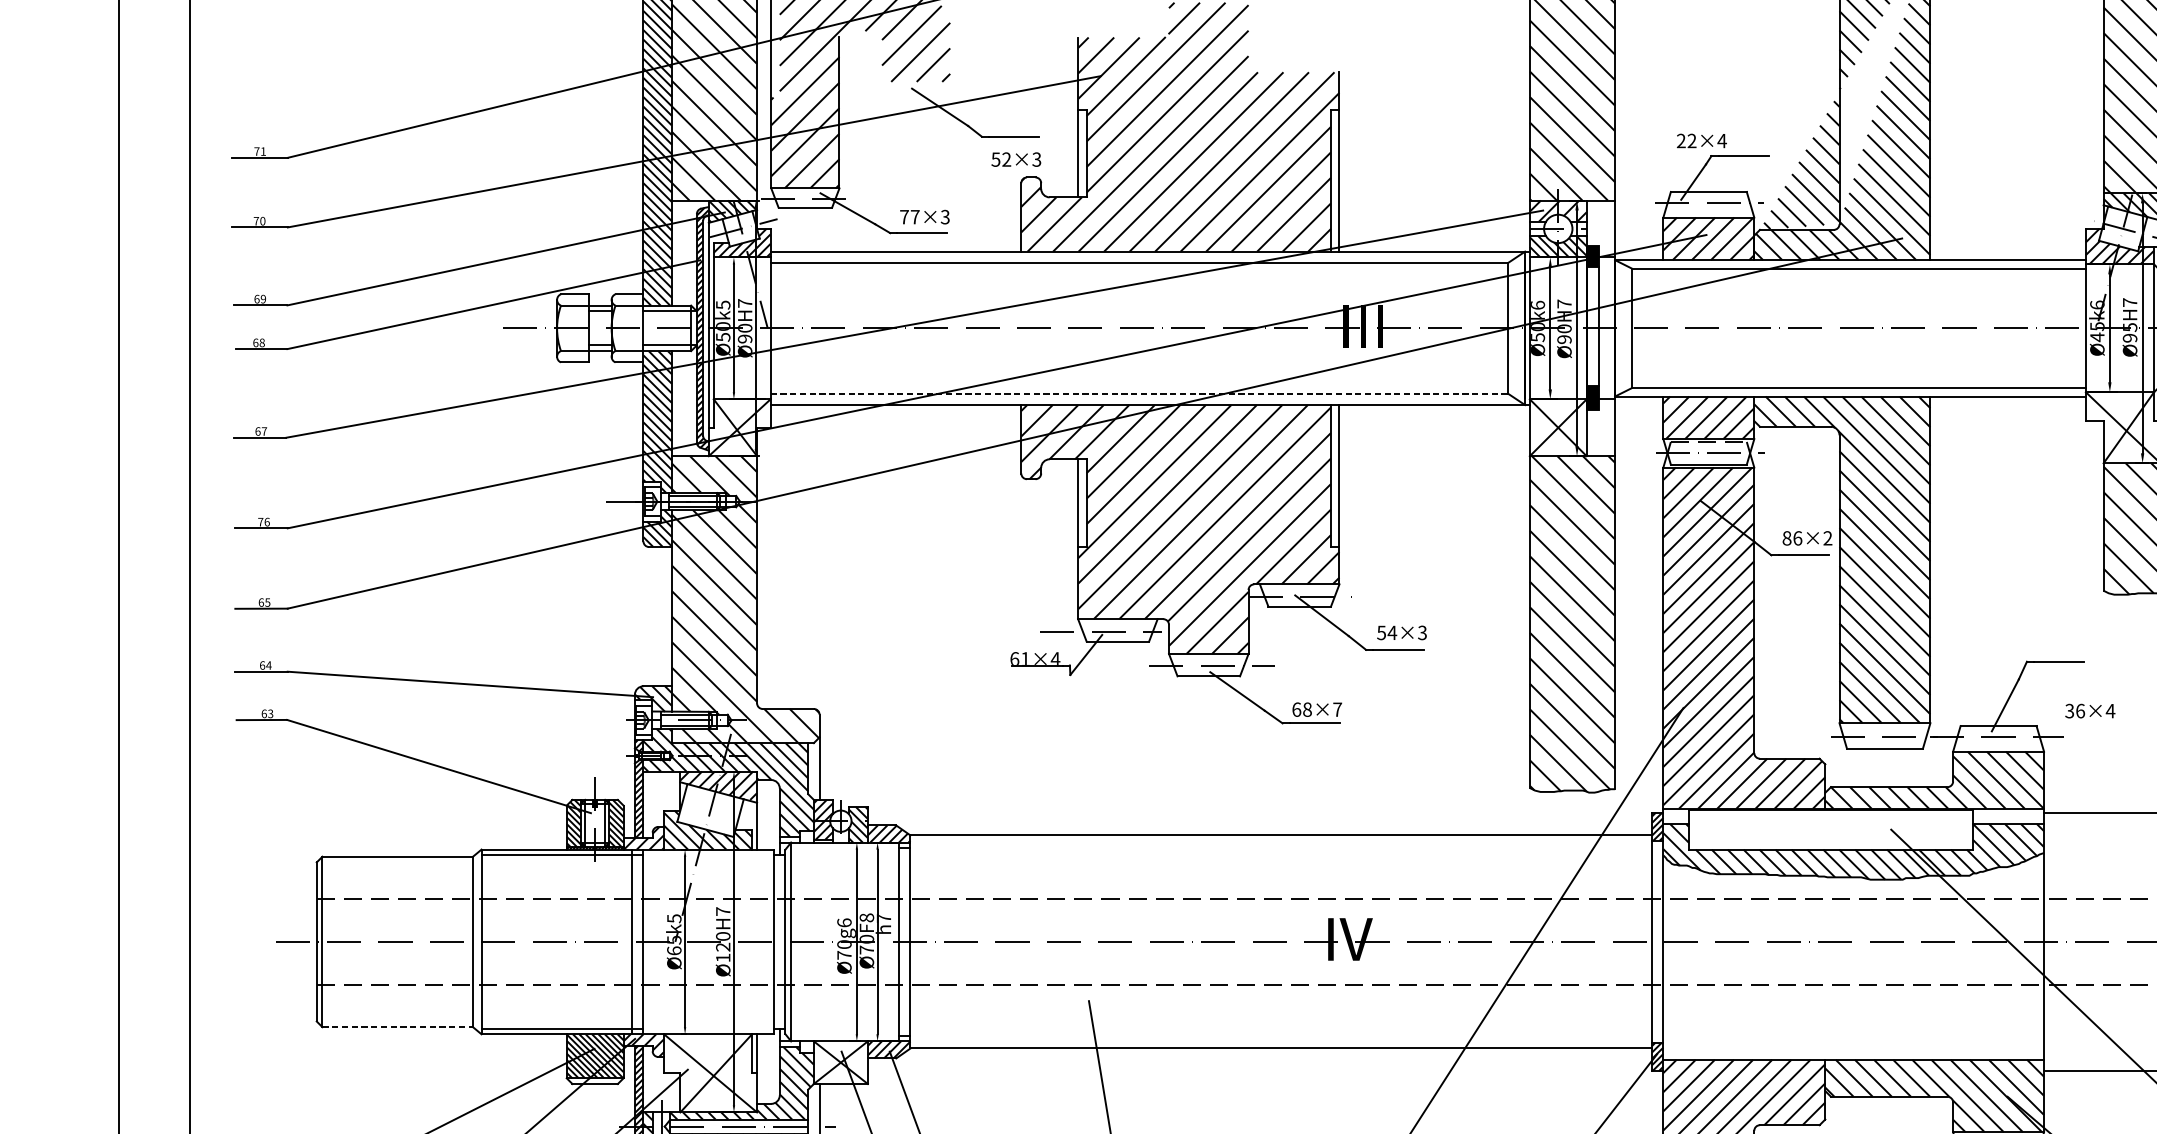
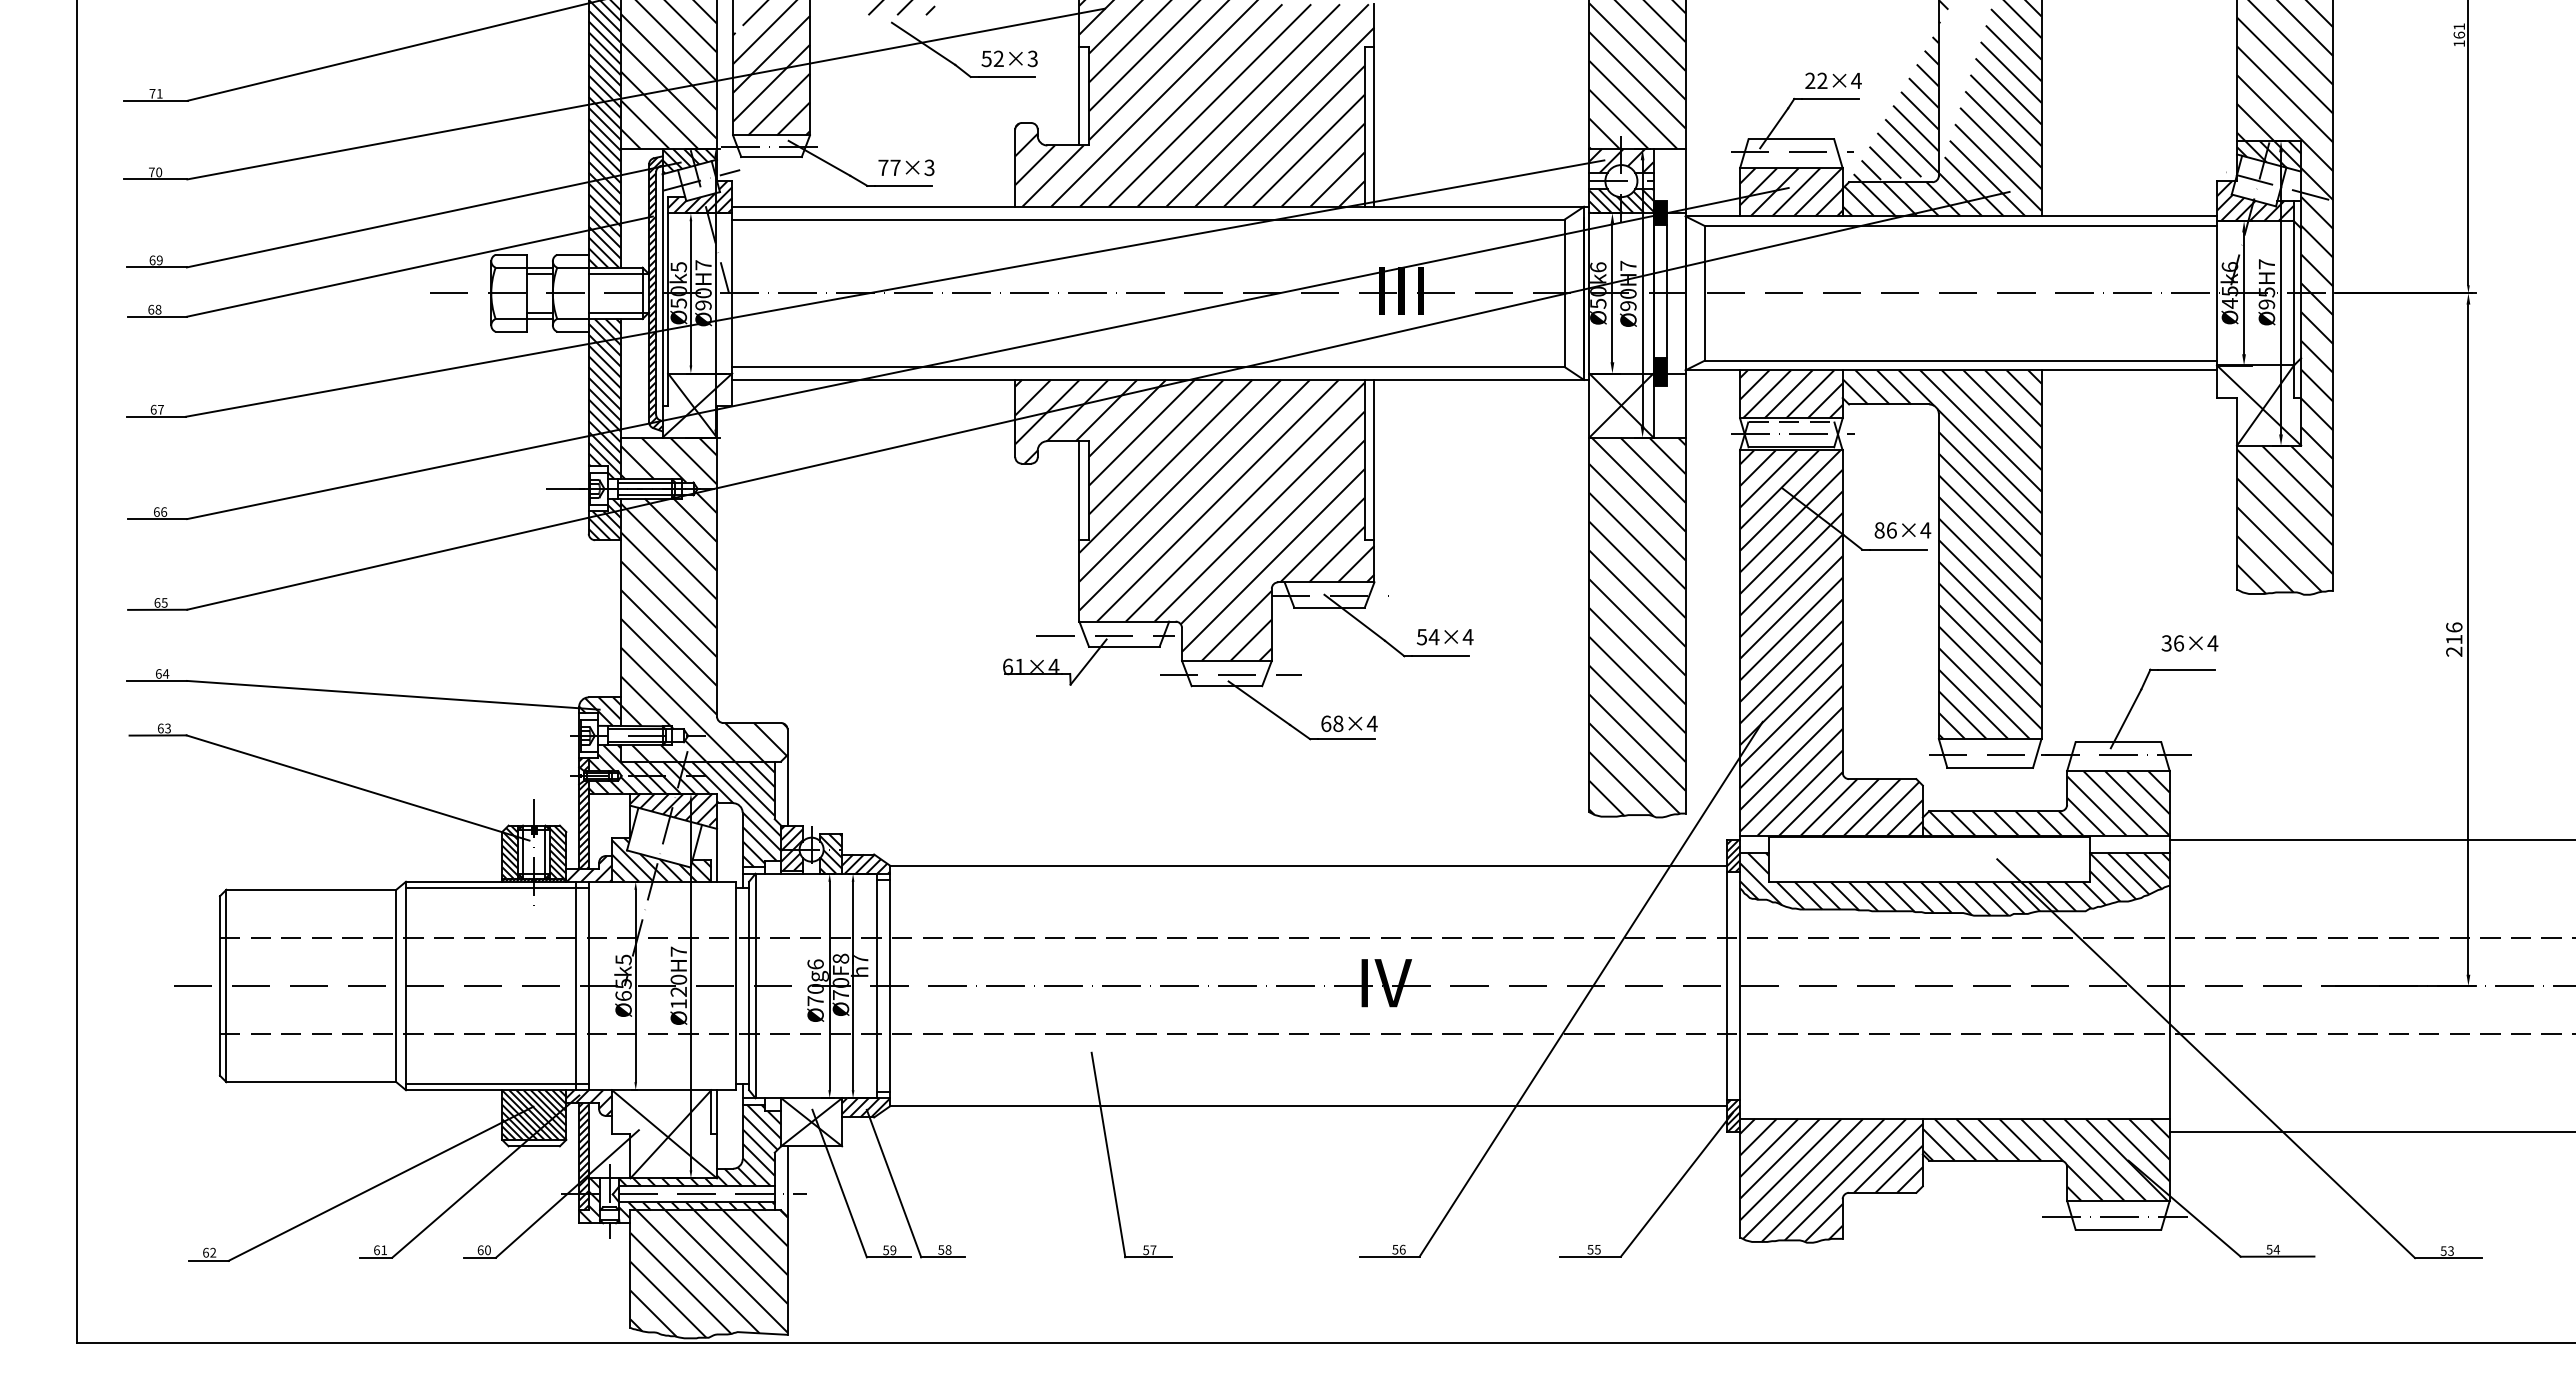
text: (1701, 140) -> (1833, 80), moved
text: (1016, 159) -> (1009, 58), moved
line: (1140, 394) -> (1149, 367), dashed -> solid
text: (260, 521) -> (156, 511), 76 -> 66
text: (1827, 538) -> (1925, 530), 86×2 -> 86×4
text: (1421, 632) -> (1467, 636), 54×3 -> 54×4
text: (1336, 709) -> (1371, 723), 68×7 -> 68×4
text: (2089, 711) -> (2189, 643), moved
line: (397, 1027) -> (311, 1082), dashed -> solid

